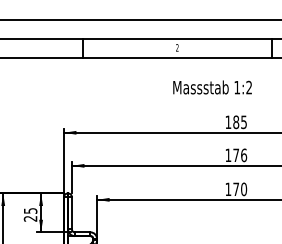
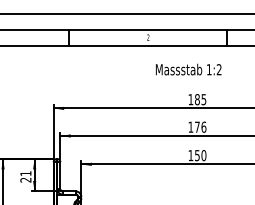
text: (212, 87) -> (188, 69), moved
text: (236, 189) -> (197, 155), 170 -> 150
text: (30, 210) -> (25, 173), 25 -> 21

